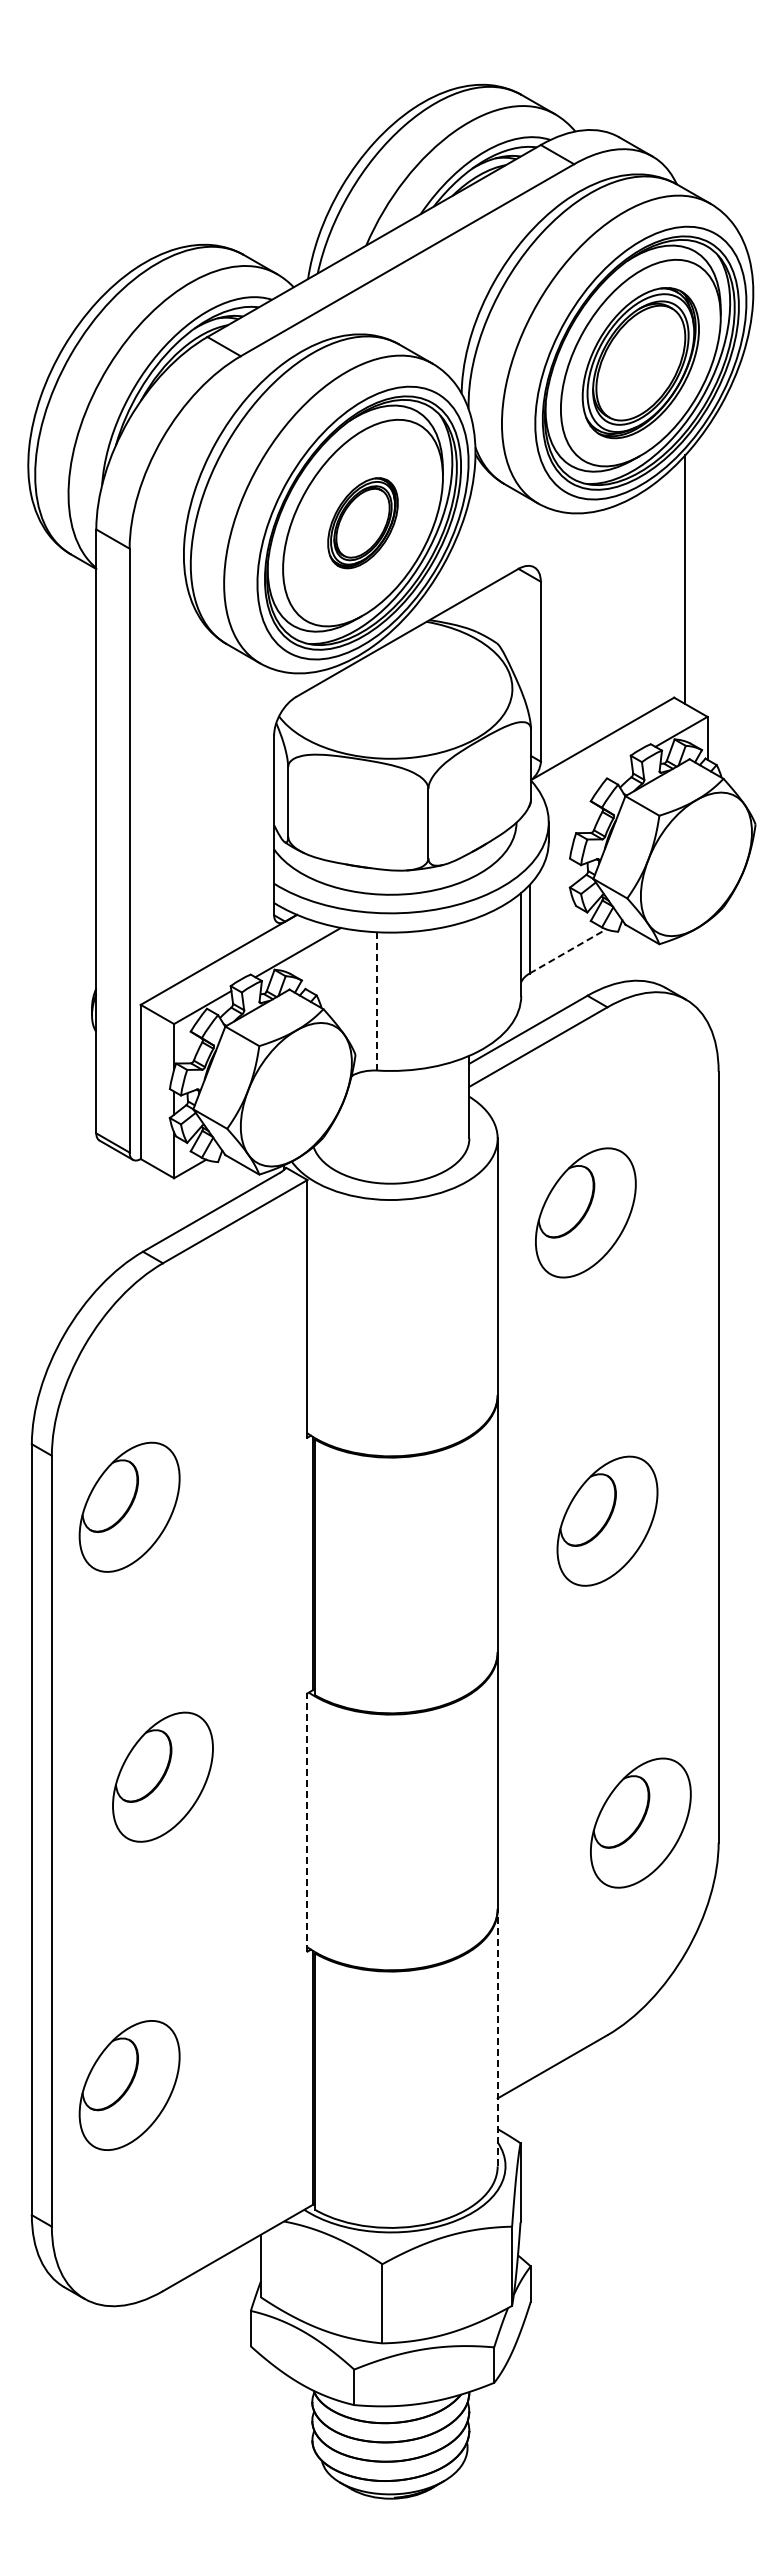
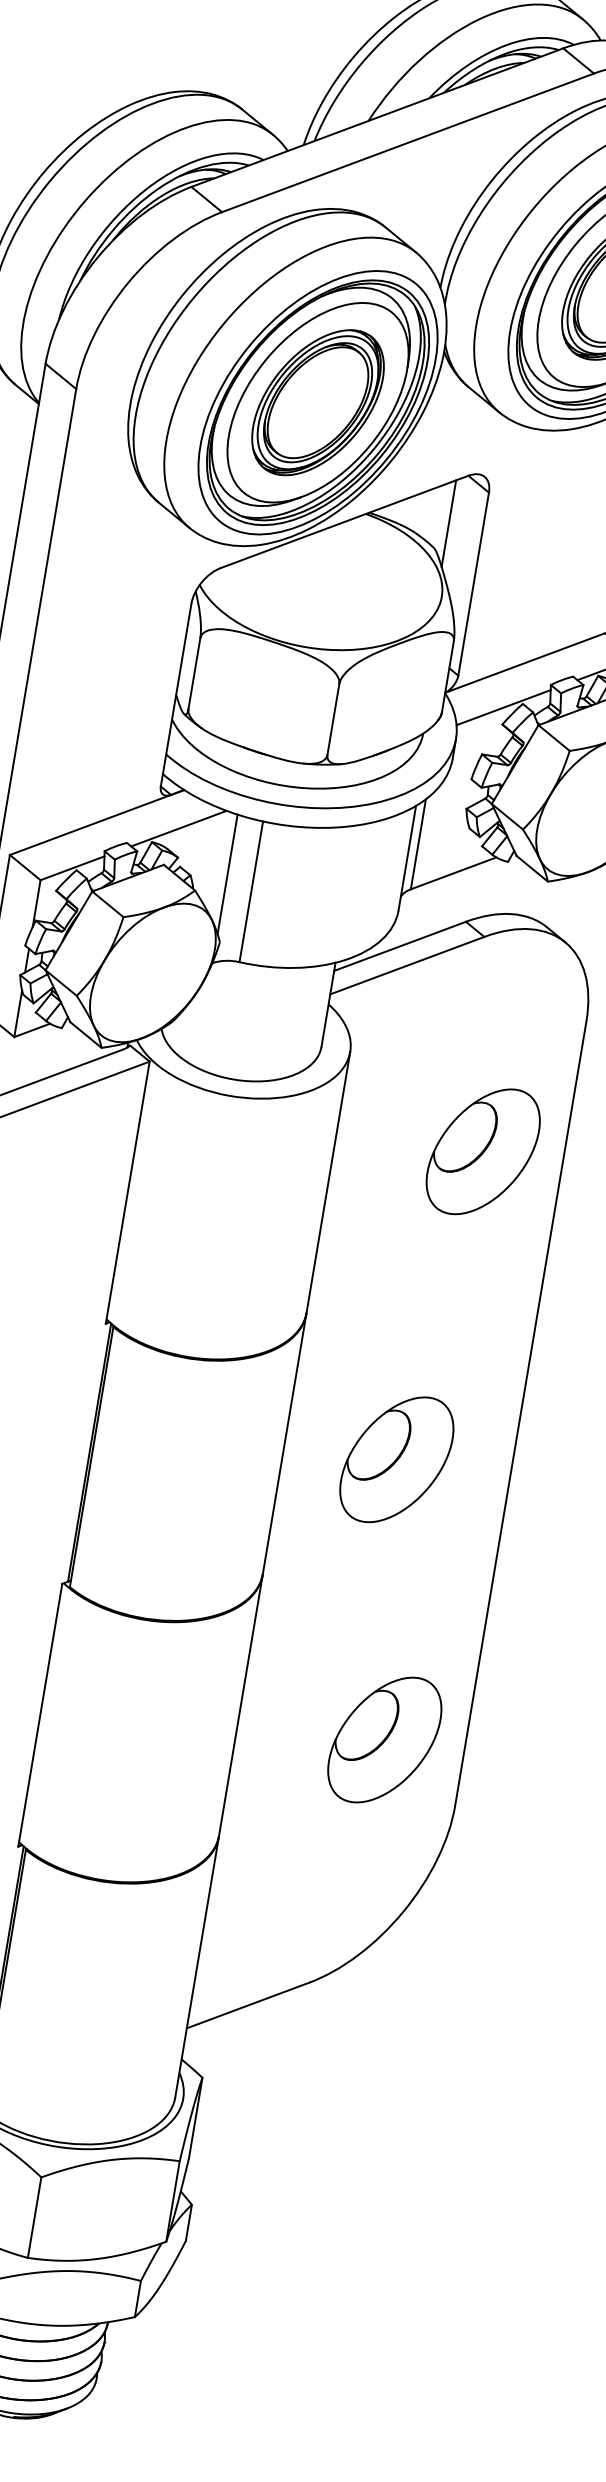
part: (362, 523) -> (317, 403), size x1.67
line: (507, 617) -> (448, 523), added
line: (589, 784) -> (503, 707), added
line: (568, 951) -> (454, 873), dashed -> solid
line: (352, 988) -> (228, 874), added
line: (377, 1000) -> (251, 890), dashed -> solid
part: (585, 1212) -> (482, 1151), moved
line: (307, 1822) -> (40, 1715), dashed -> solid
part: (640, 1822) -> (384, 1739), moved
line: (497, 2037) -> (197, 1966), dashed -> solid

